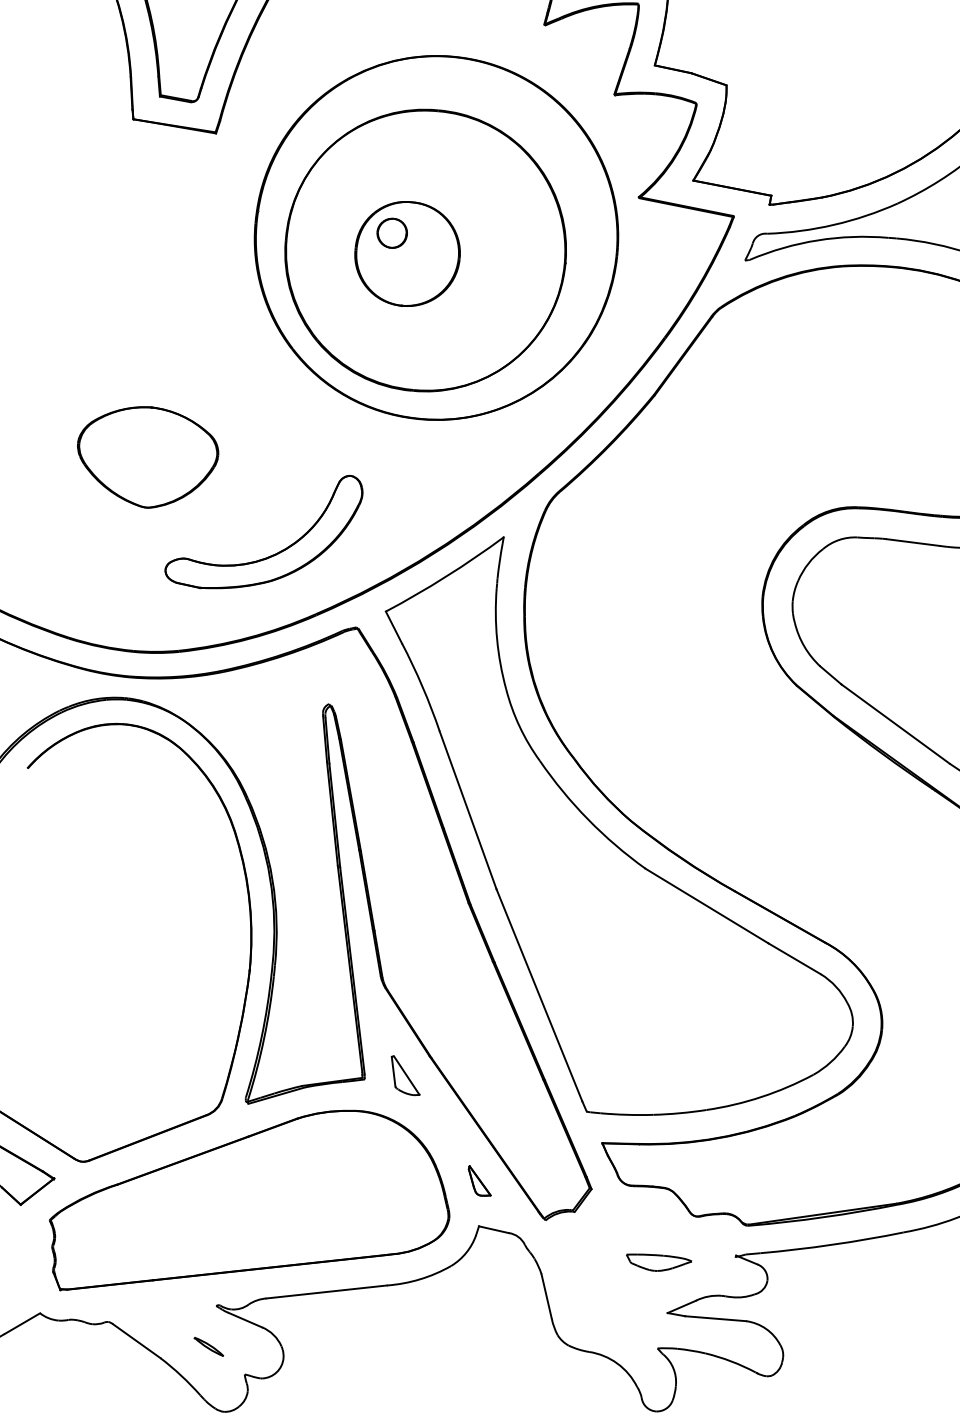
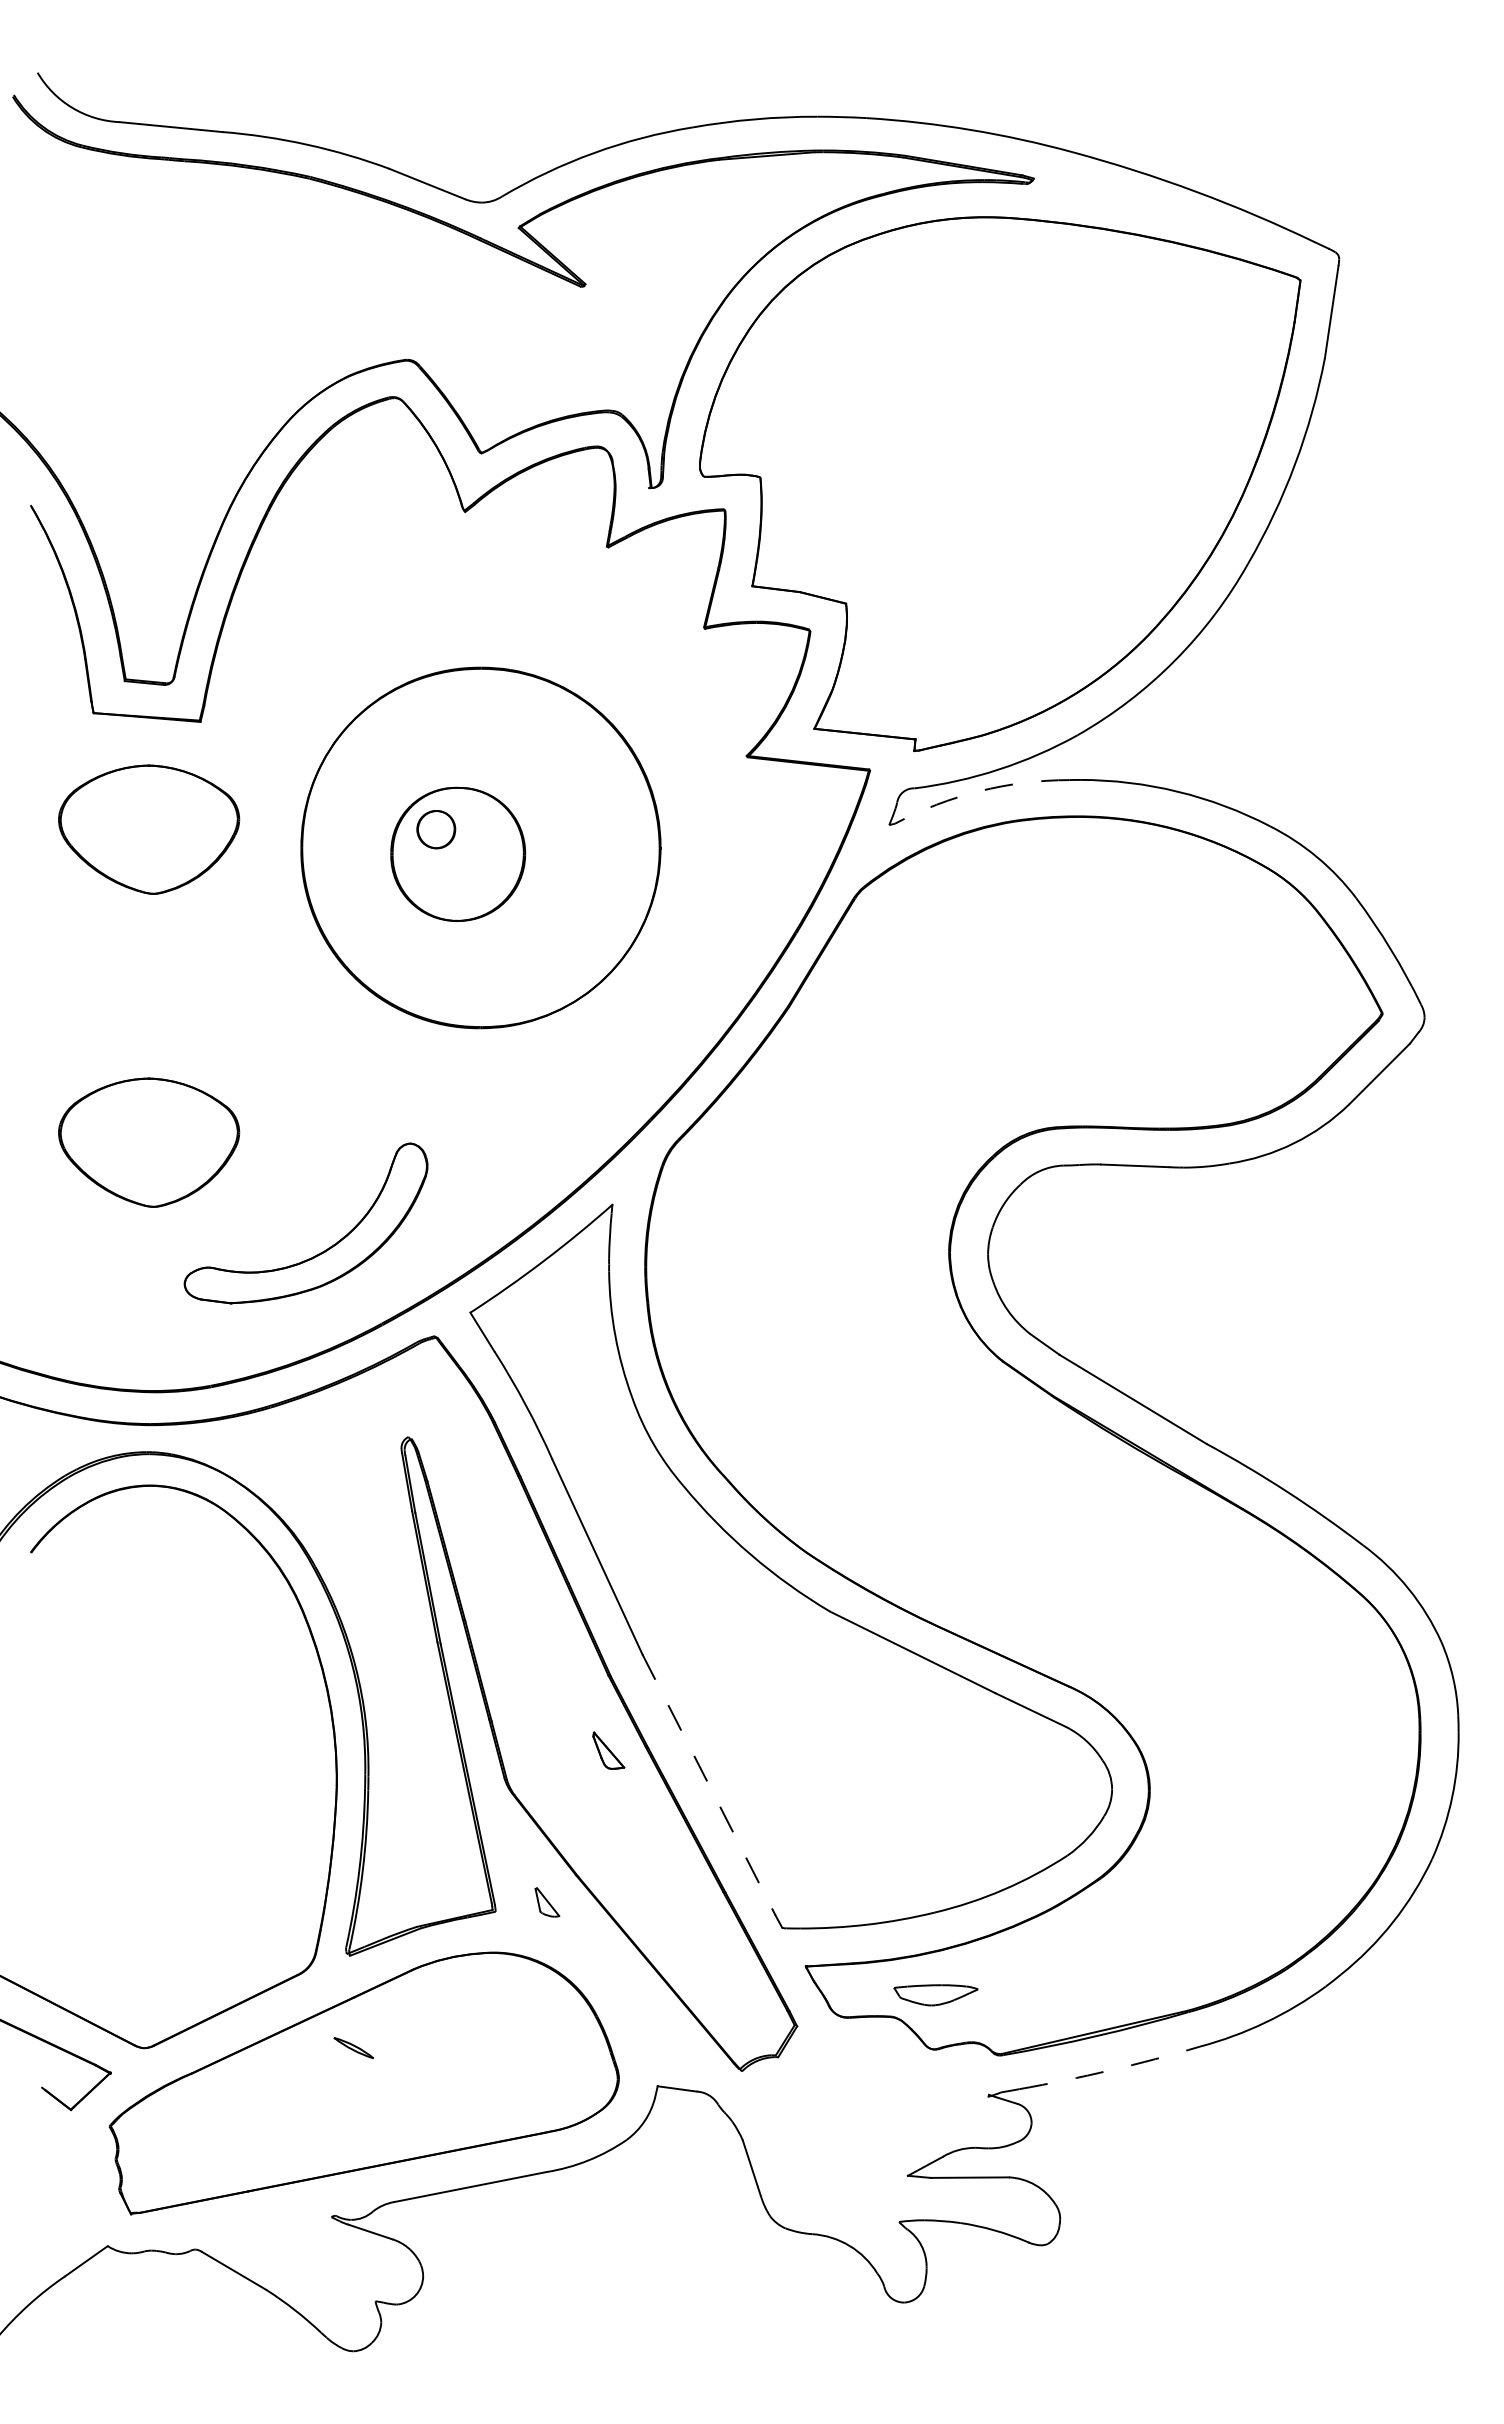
part: (169, 213) -> (149, 829), added
part: (435, 237) -> (492, 830), removed
arc: (817, 240) -> (979, 791), solid -> dashed
line: (539, 995) -> (709, 1785), solid -> dashed
part: (405, 1075) -> (547, 1902), size x0.6
part: (479, 1181) -> (608, 1750), moved
arc: (832, 1244) -> (1110, 2070), solid -> dashed
part: (658, 1263) -> (935, 1995), moved
part: (208, 1347) -> (353, 2048), moved

